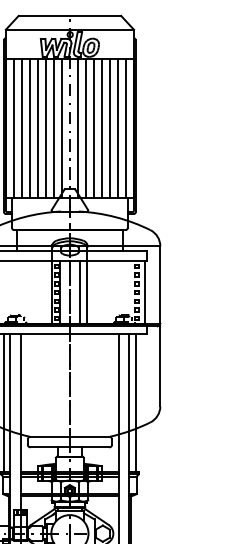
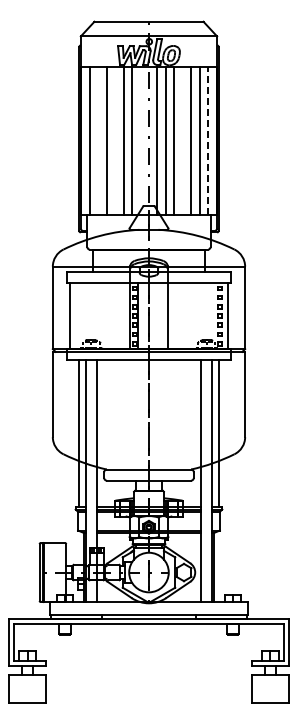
line: (125, 127) -> (208, 140), solid -> dashed
line: (22, 128) -> (98, 141), removed
line: (38, 128) -> (115, 141), removed
line: (61, 128) -> (140, 141), removed
line: (101, 128) -> (182, 141), removed
line: (79, 292) -> (159, 315), removed

